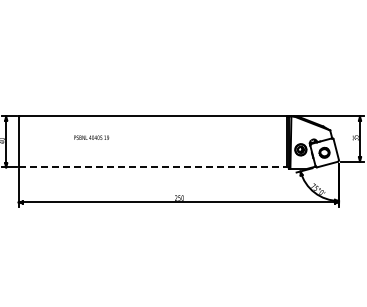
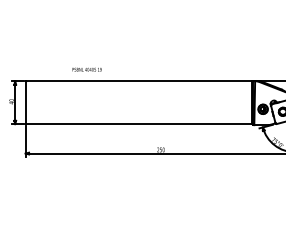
text: (91, 137) -> (86, 69), moved
line: (153, 167) -> (139, 124), dashed -> solid

